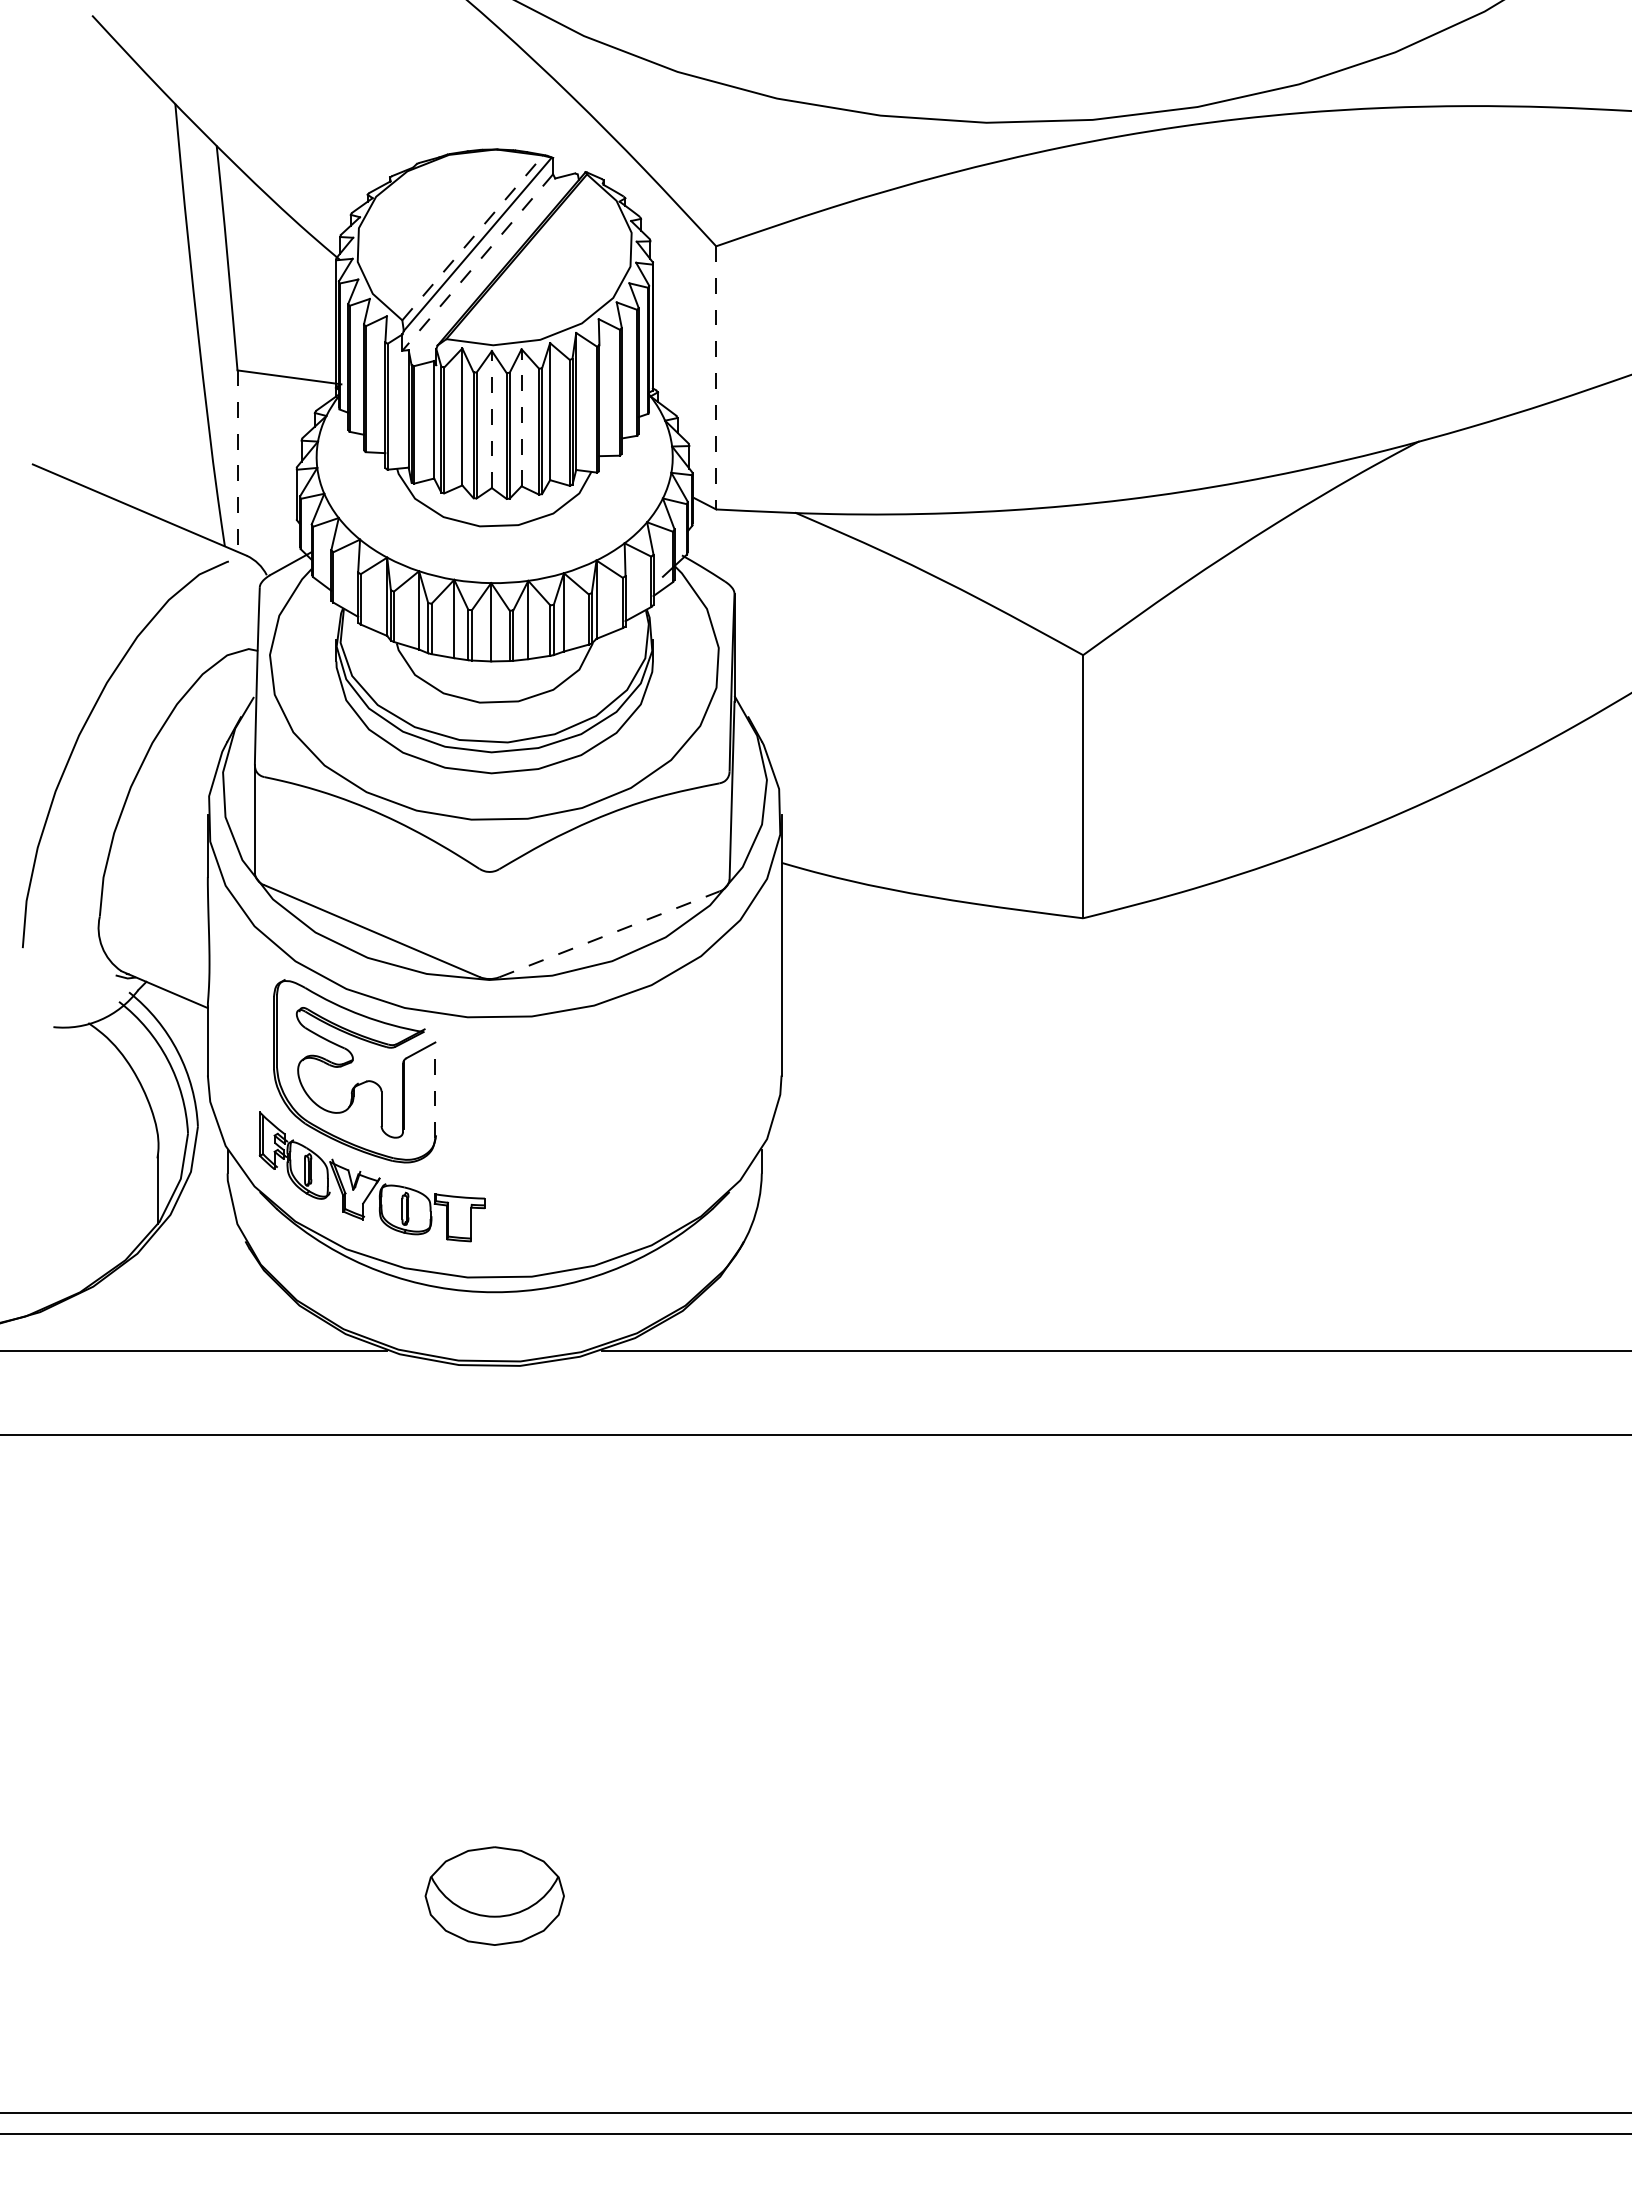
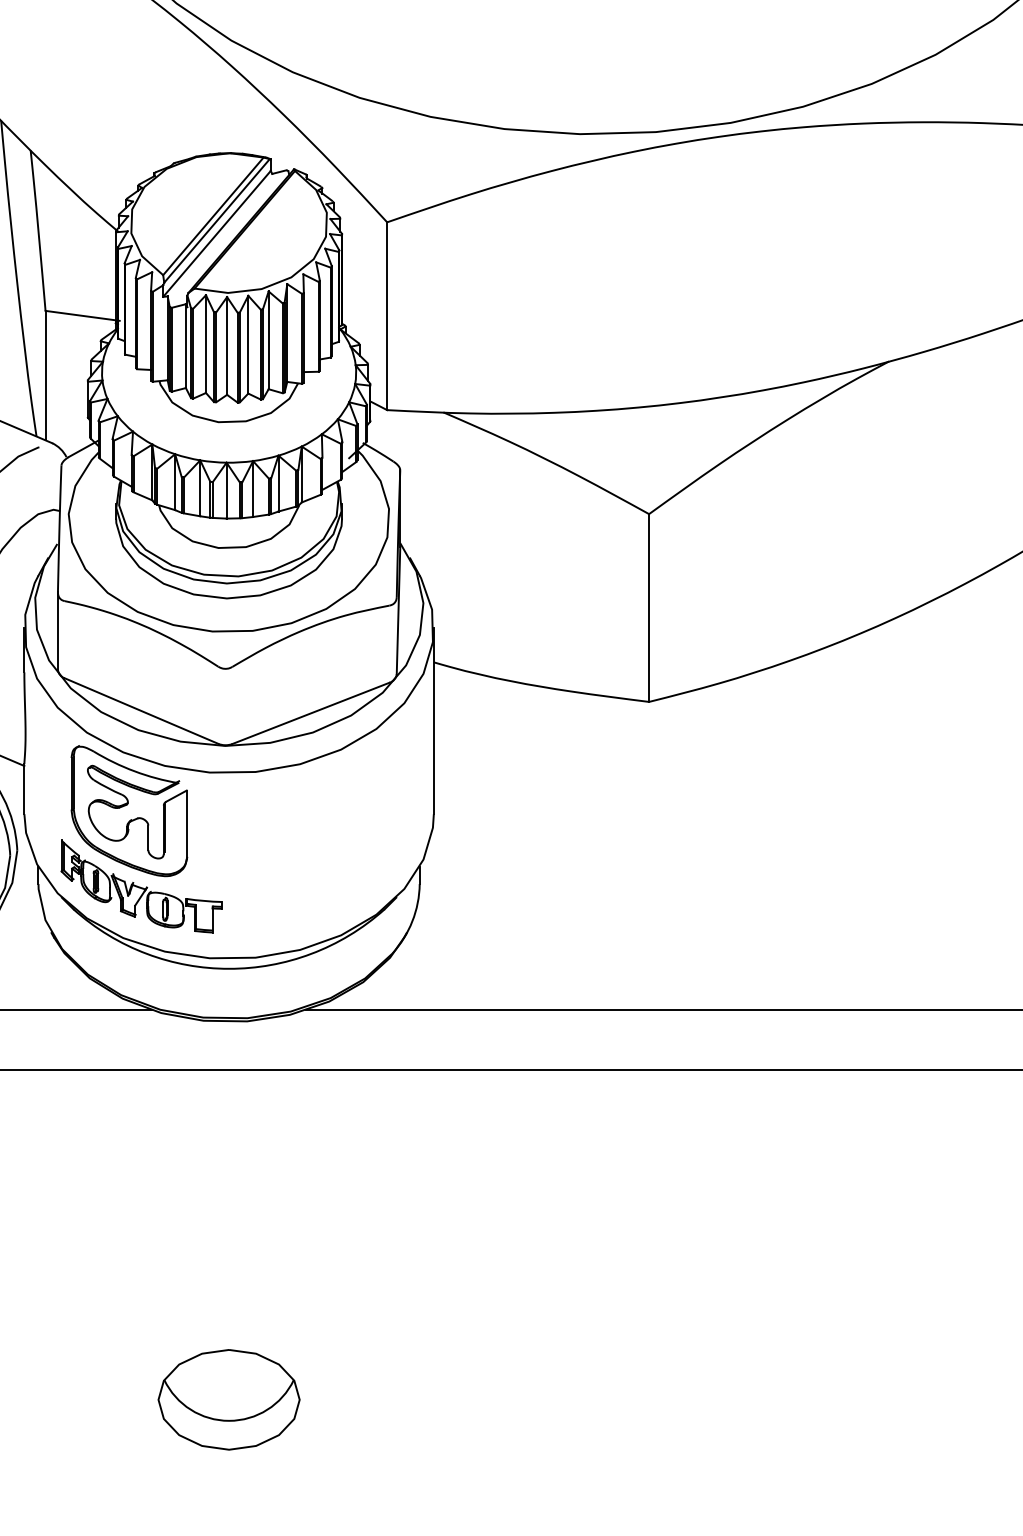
line: (473, 237) -> (213, 216), dashed -> solid
line: (477, 262) -> (216, 233), dashed -> solid
line: (716, 377) -> (387, 315), dashed -> solid
line: (521, 417) -> (248, 344), dashed -> solid
line: (491, 419) -> (226, 345), dashed -> solid
line: (237, 461) -> (45, 375), dashed -> solid
line: (609, 934) -> (311, 713), dashed -> solid
line: (435, 1090) -> (186, 824), dashed -> solid
part: (494, 1895) -> (228, 1399), size x1.43

